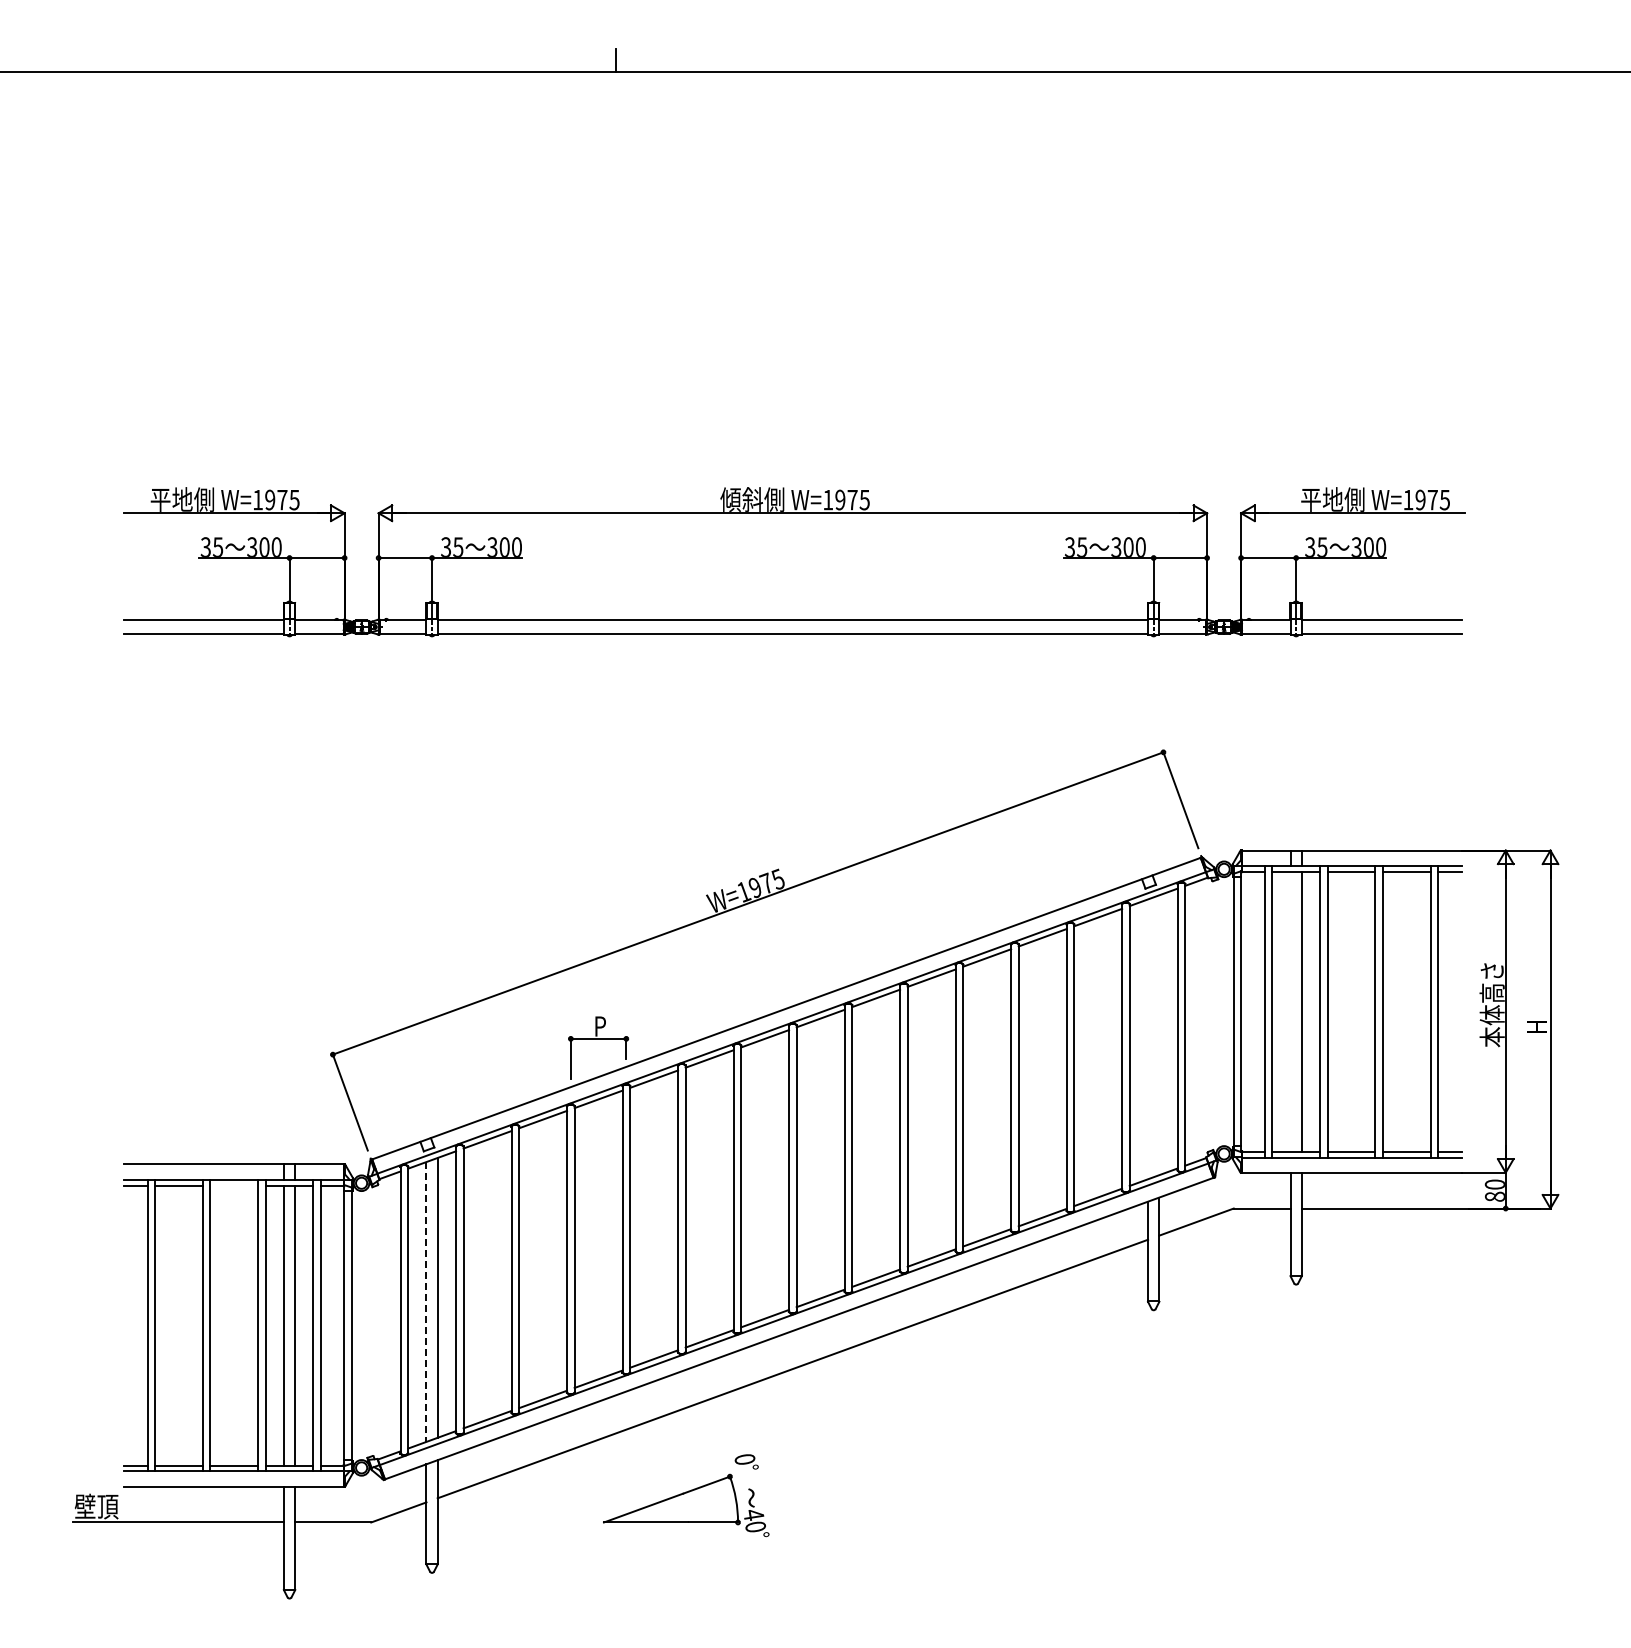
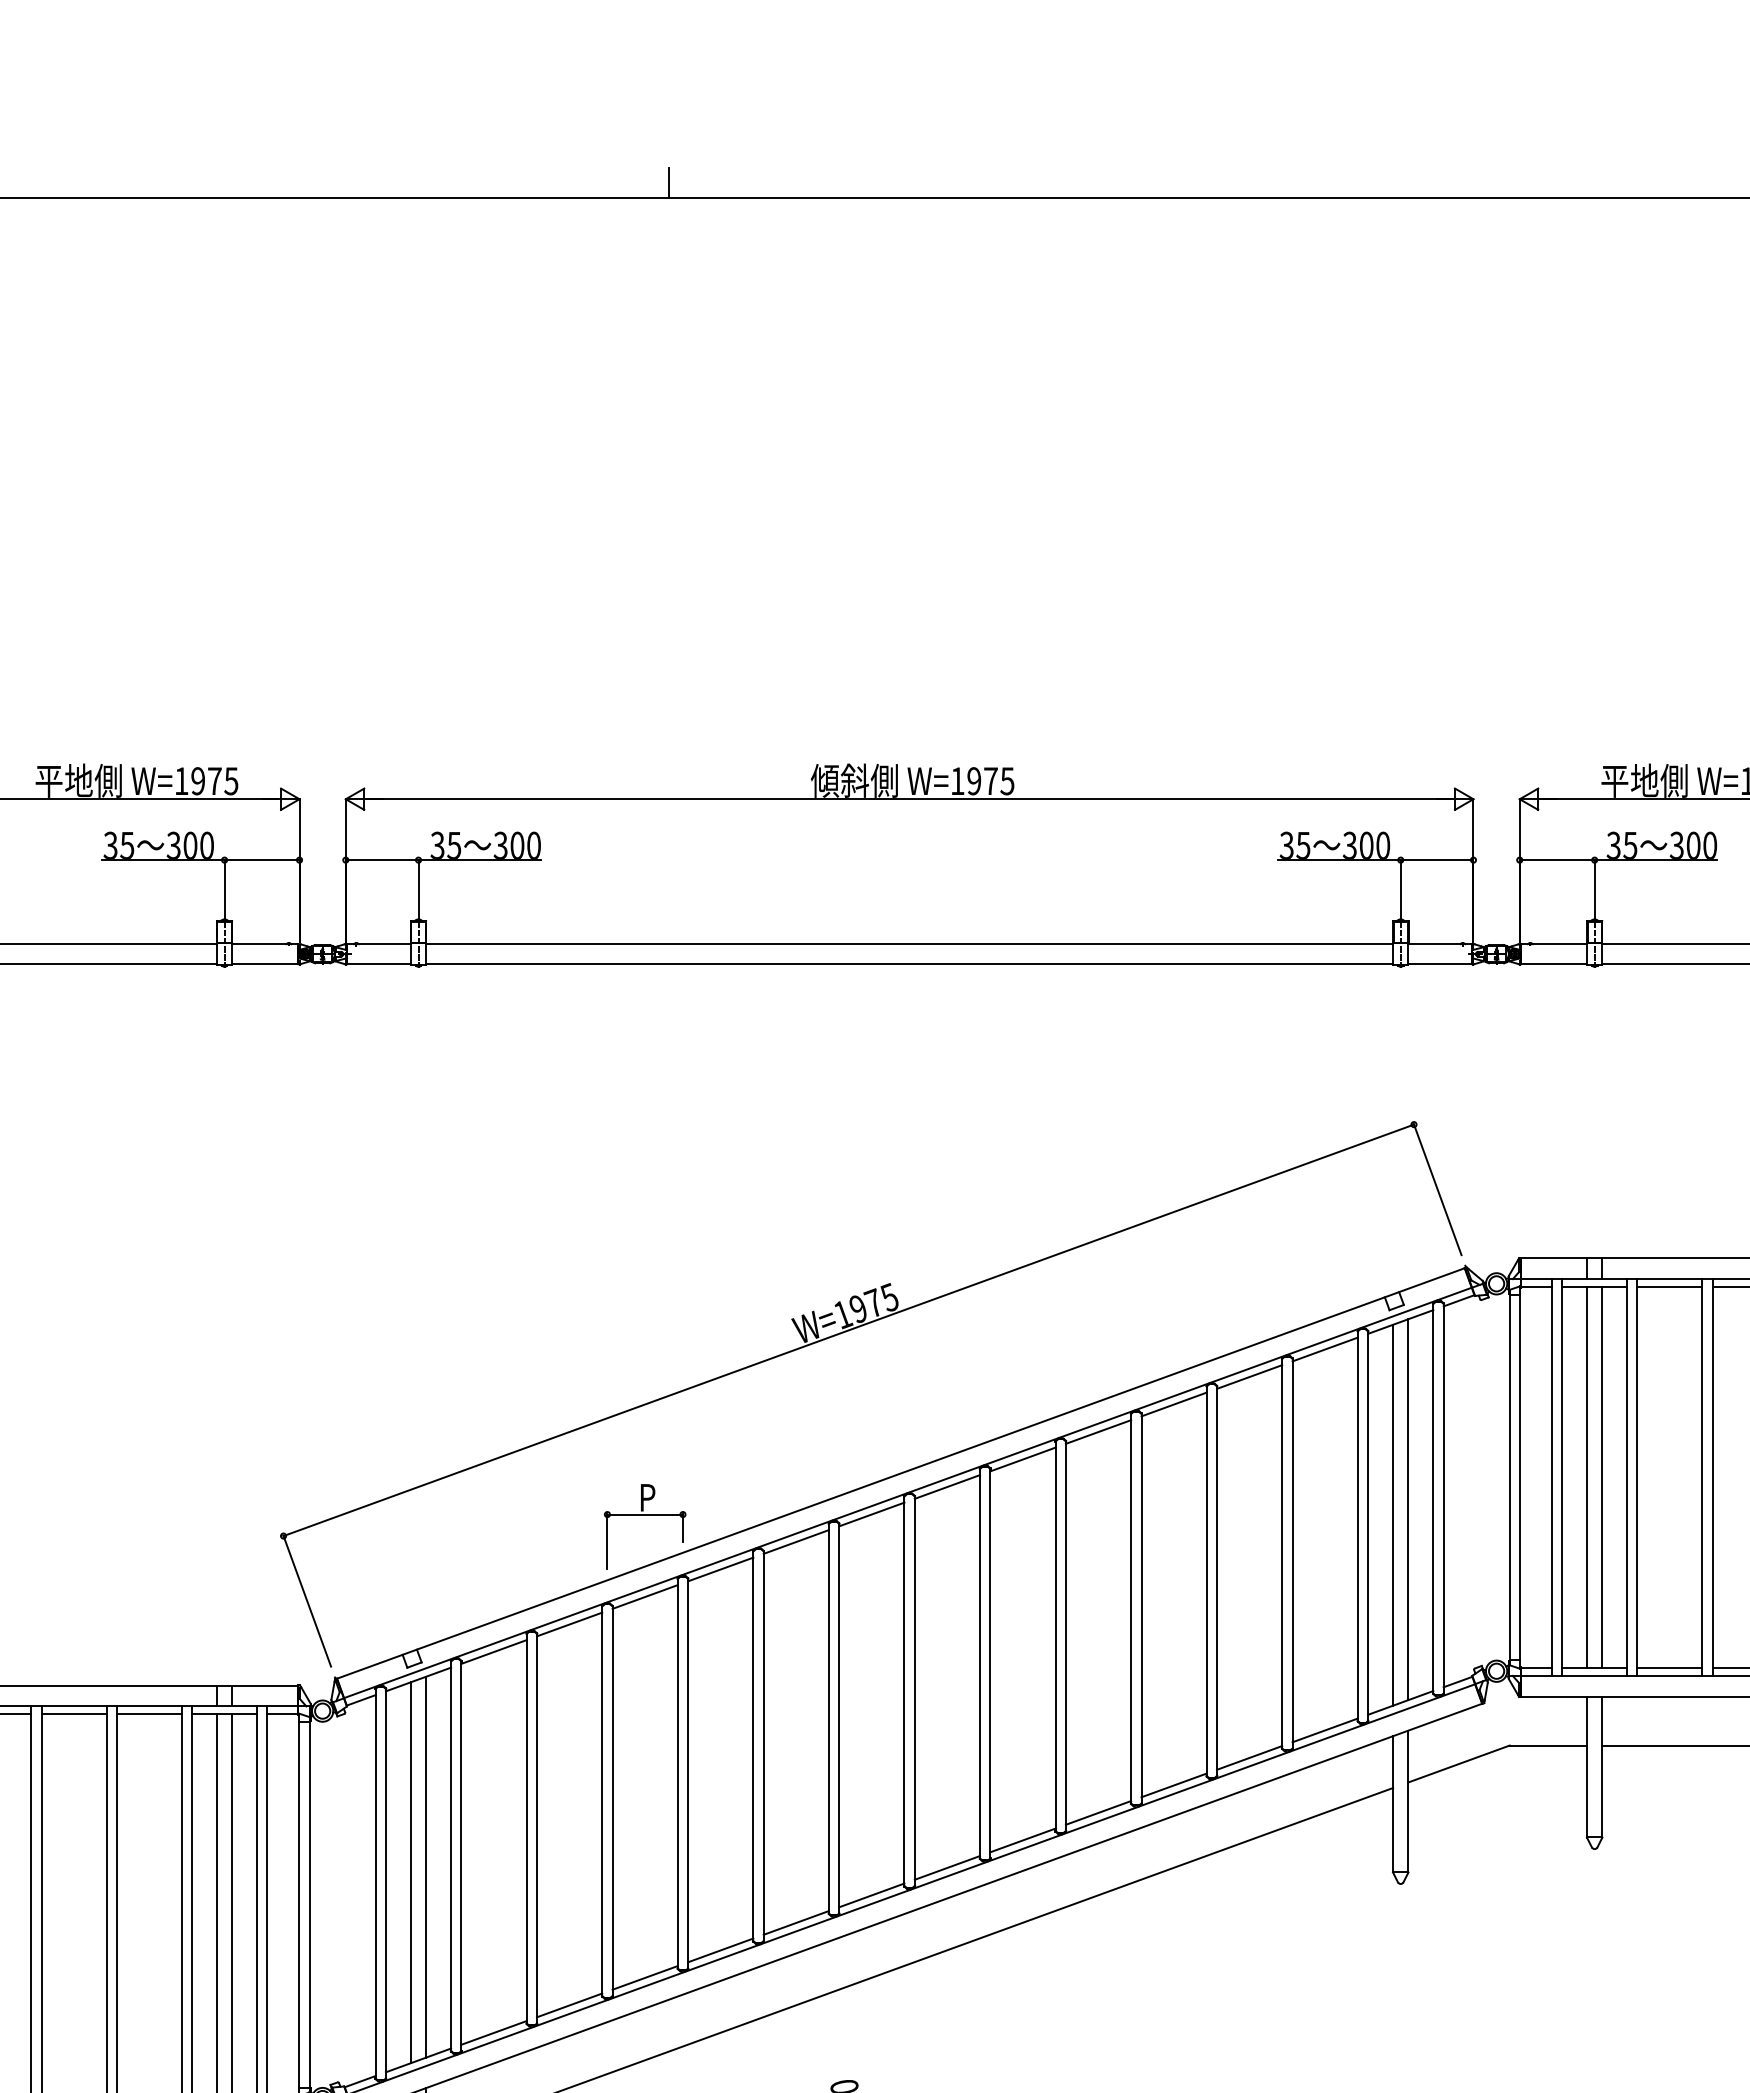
line: (1290, 1011) -> (1586, 1477), added
line: (1159, 1035) -> (1408, 1510), added
line: (1148, 1039) -> (1393, 1515), added
line: (234, 1185) -> (149, 1714), added
line: (426, 1301) -> (410, 1872), dashed -> solid

